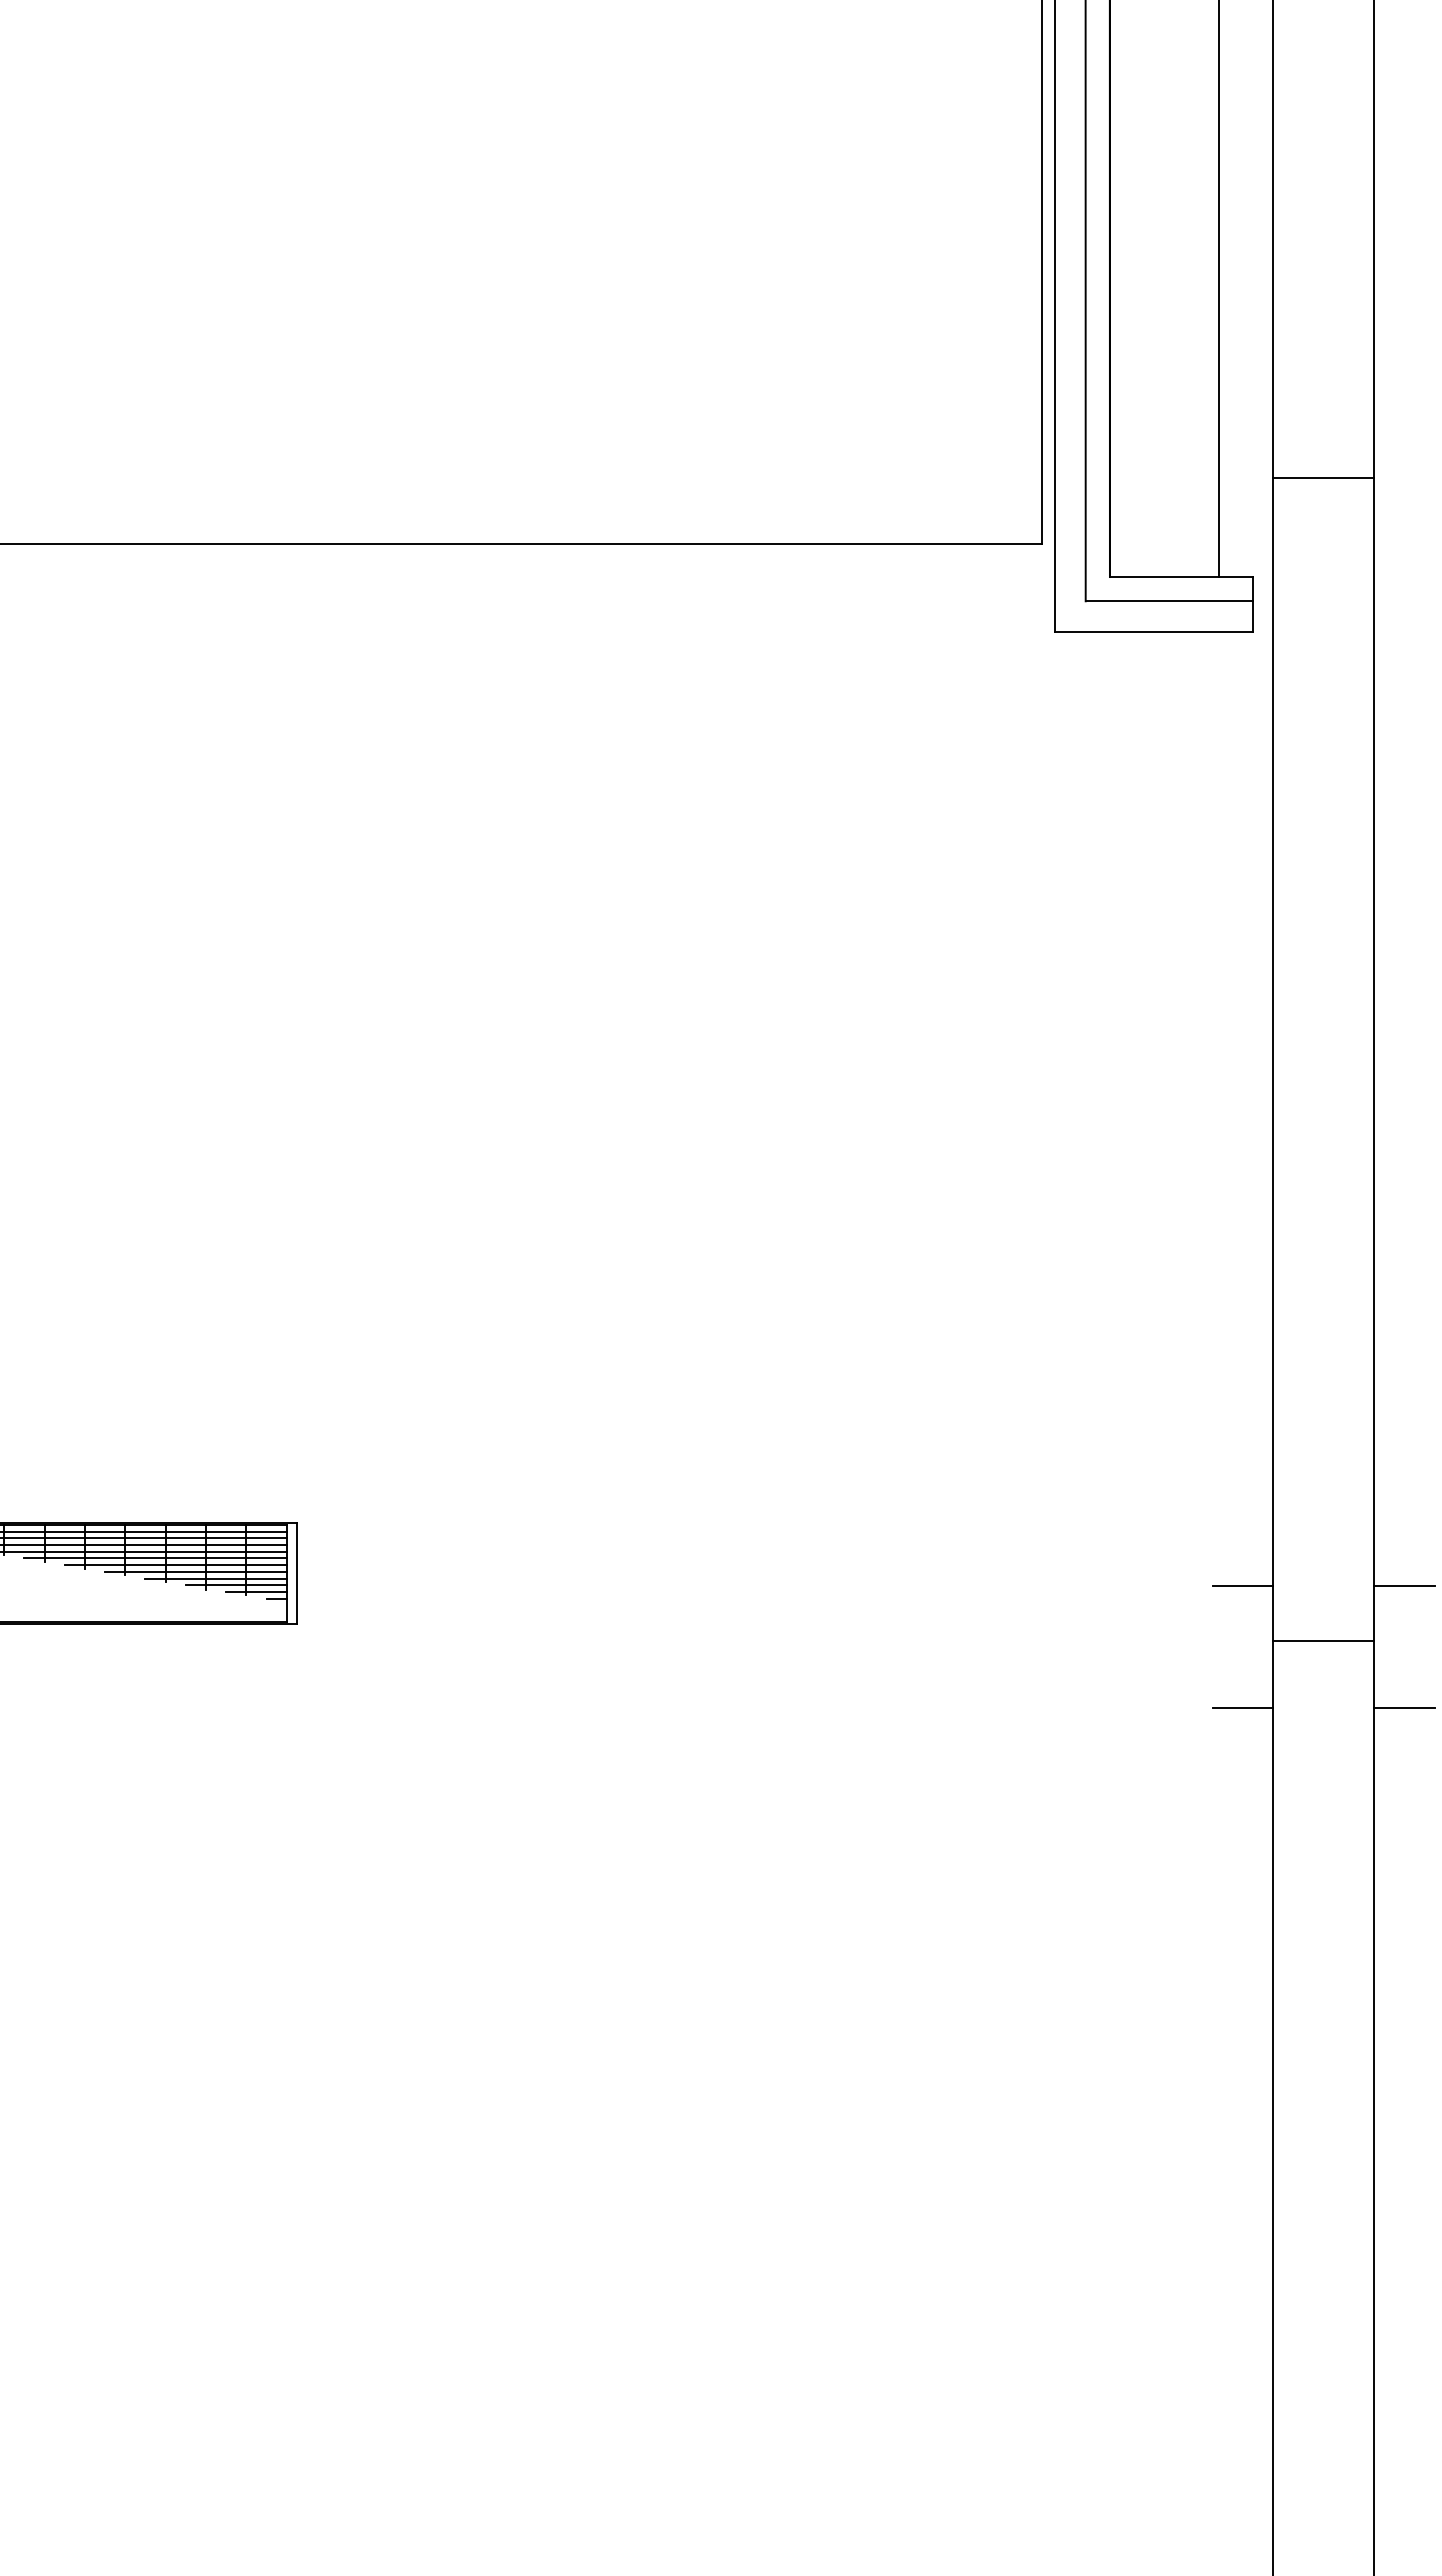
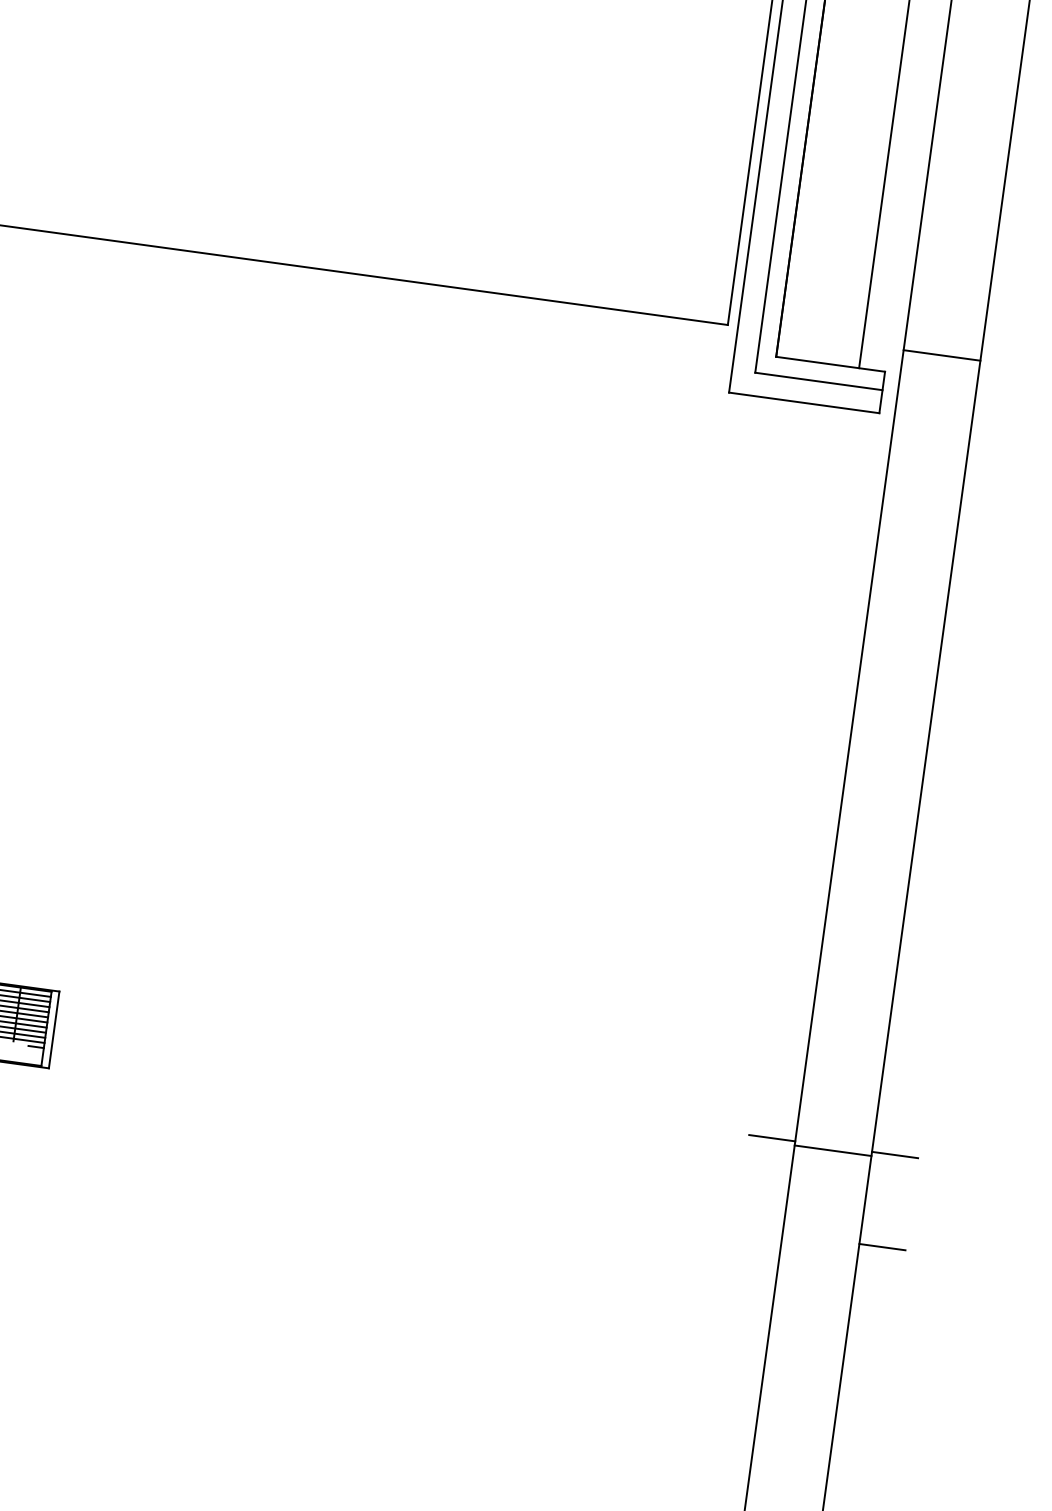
line: (1323, 477) -> (941, 355), moved
line: (1323, 1640) -> (832, 1150), moved
line: (1242, 1707) -> (759, 1230), removed

